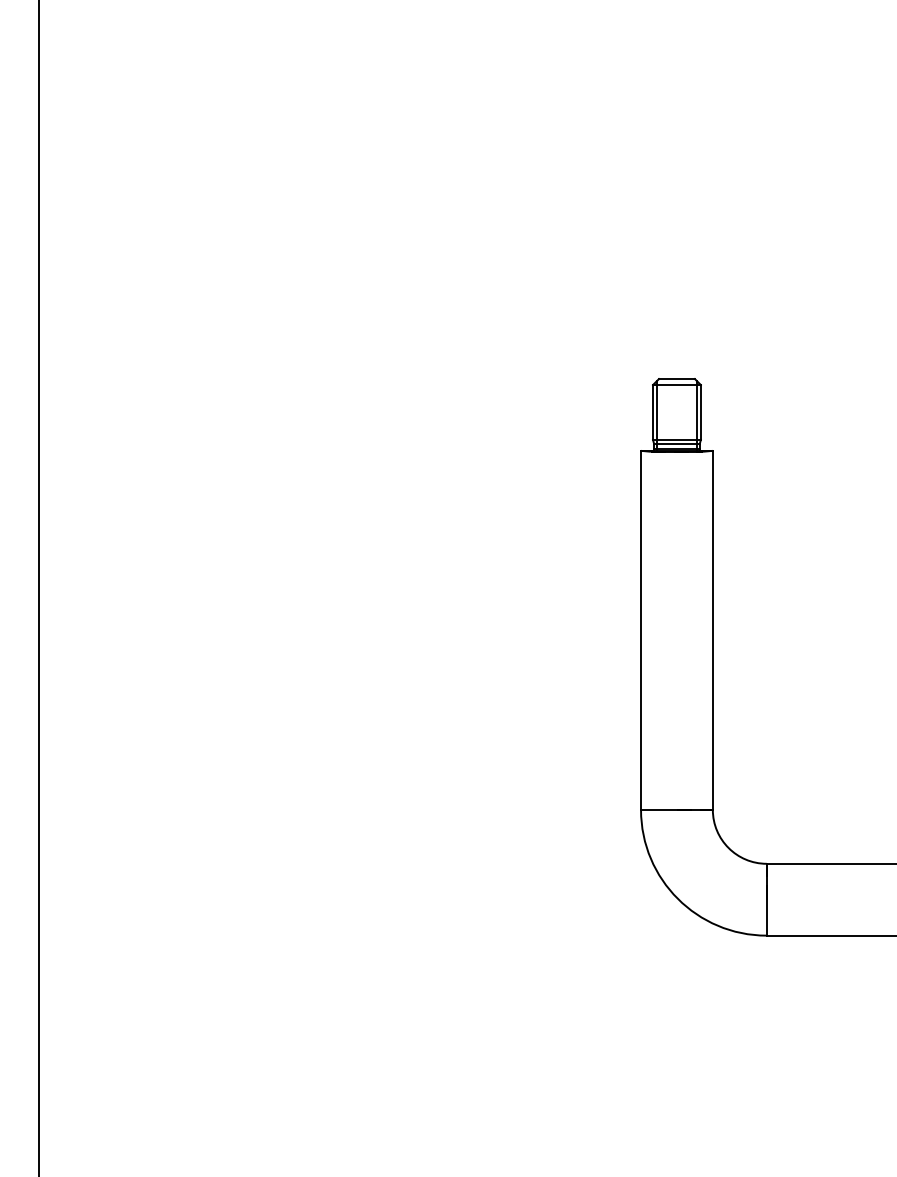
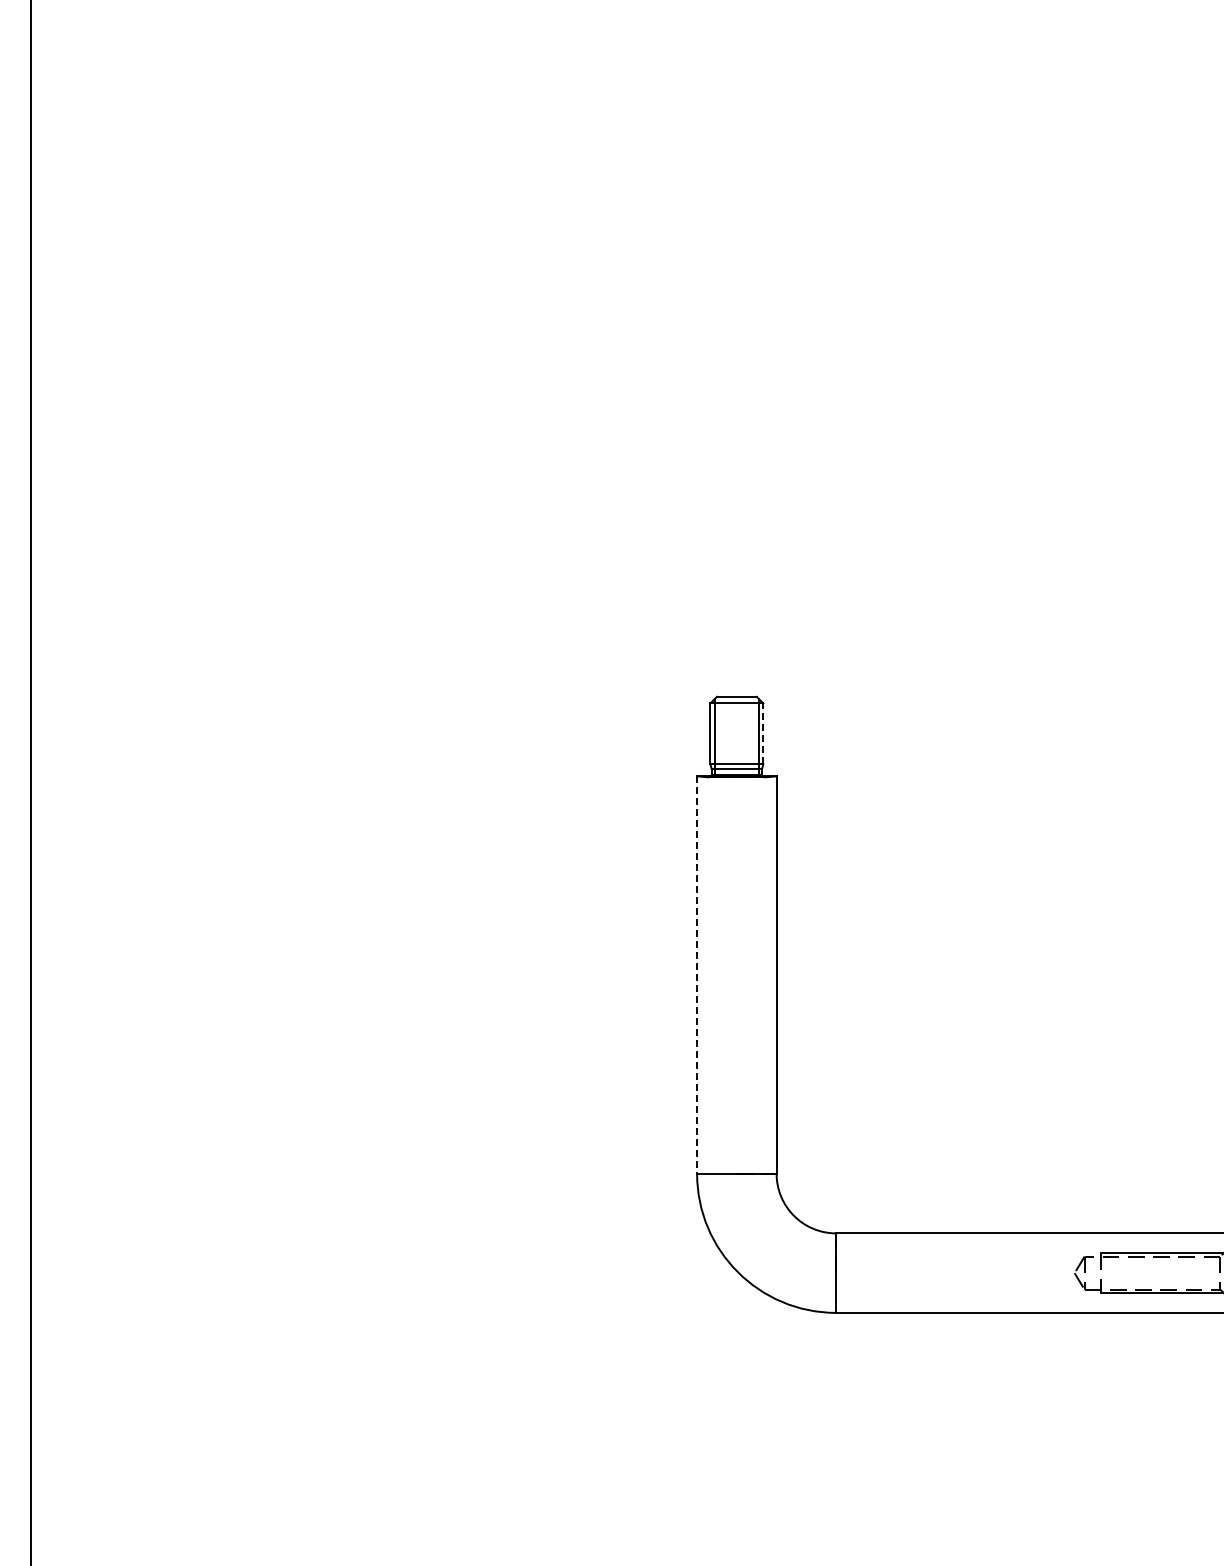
line: (701, 412) -> (763, 733), solid -> dashed
line: (641, 630) -> (697, 975), solid -> dashed

